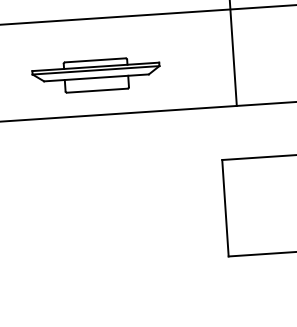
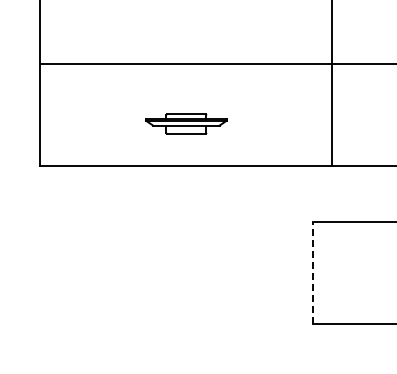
part: (96, 74) -> (186, 123), size x0.6
line: (225, 207) -> (313, 272), solid -> dashed

